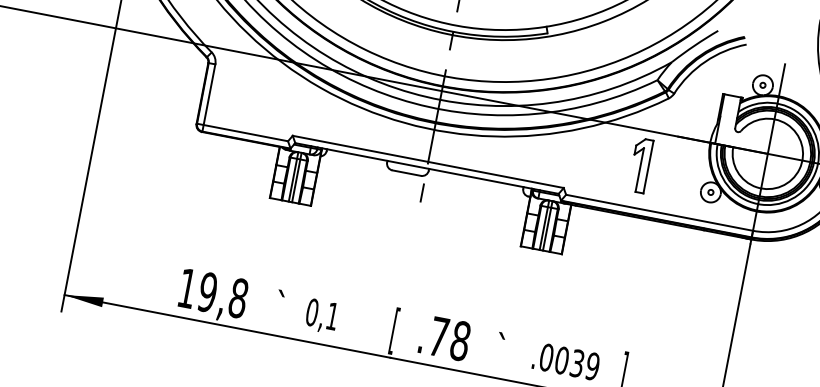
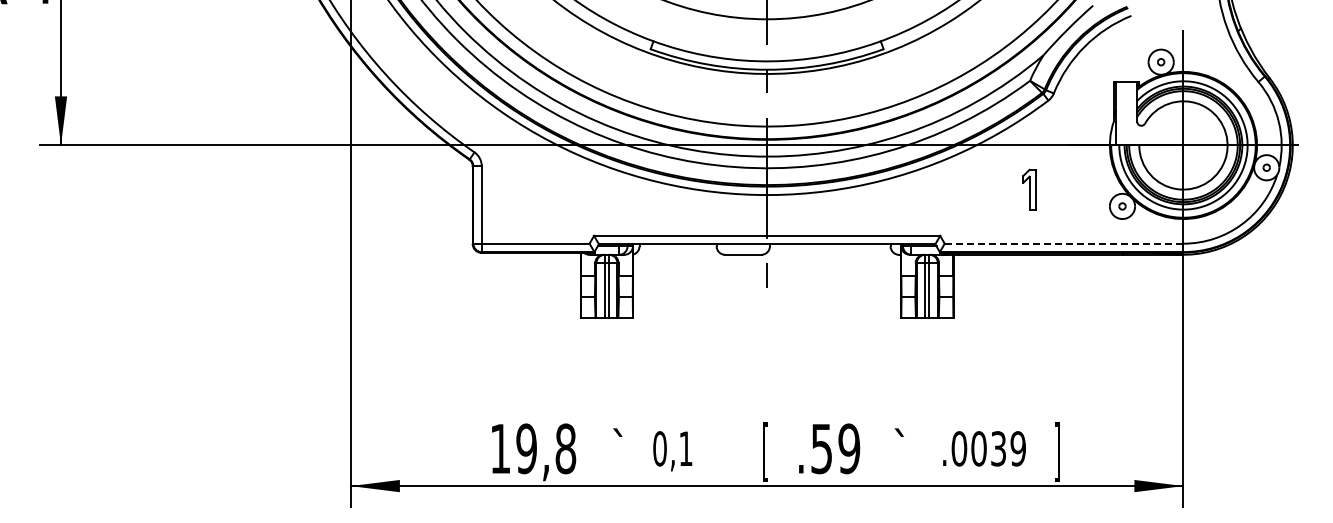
part: (640, 165) -> (1029, 189), size x0.6
line: (659, 212) -> (1064, 243), solid -> dashed
text: (449, 338) -> (835, 448), .78 -> .59

